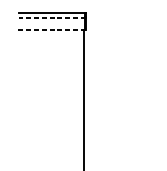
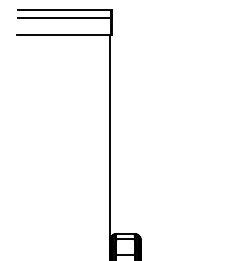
line: (52, 18) -> (65, 17), dashed -> solid
line: (51, 30) -> (64, 34), dashed -> solid

